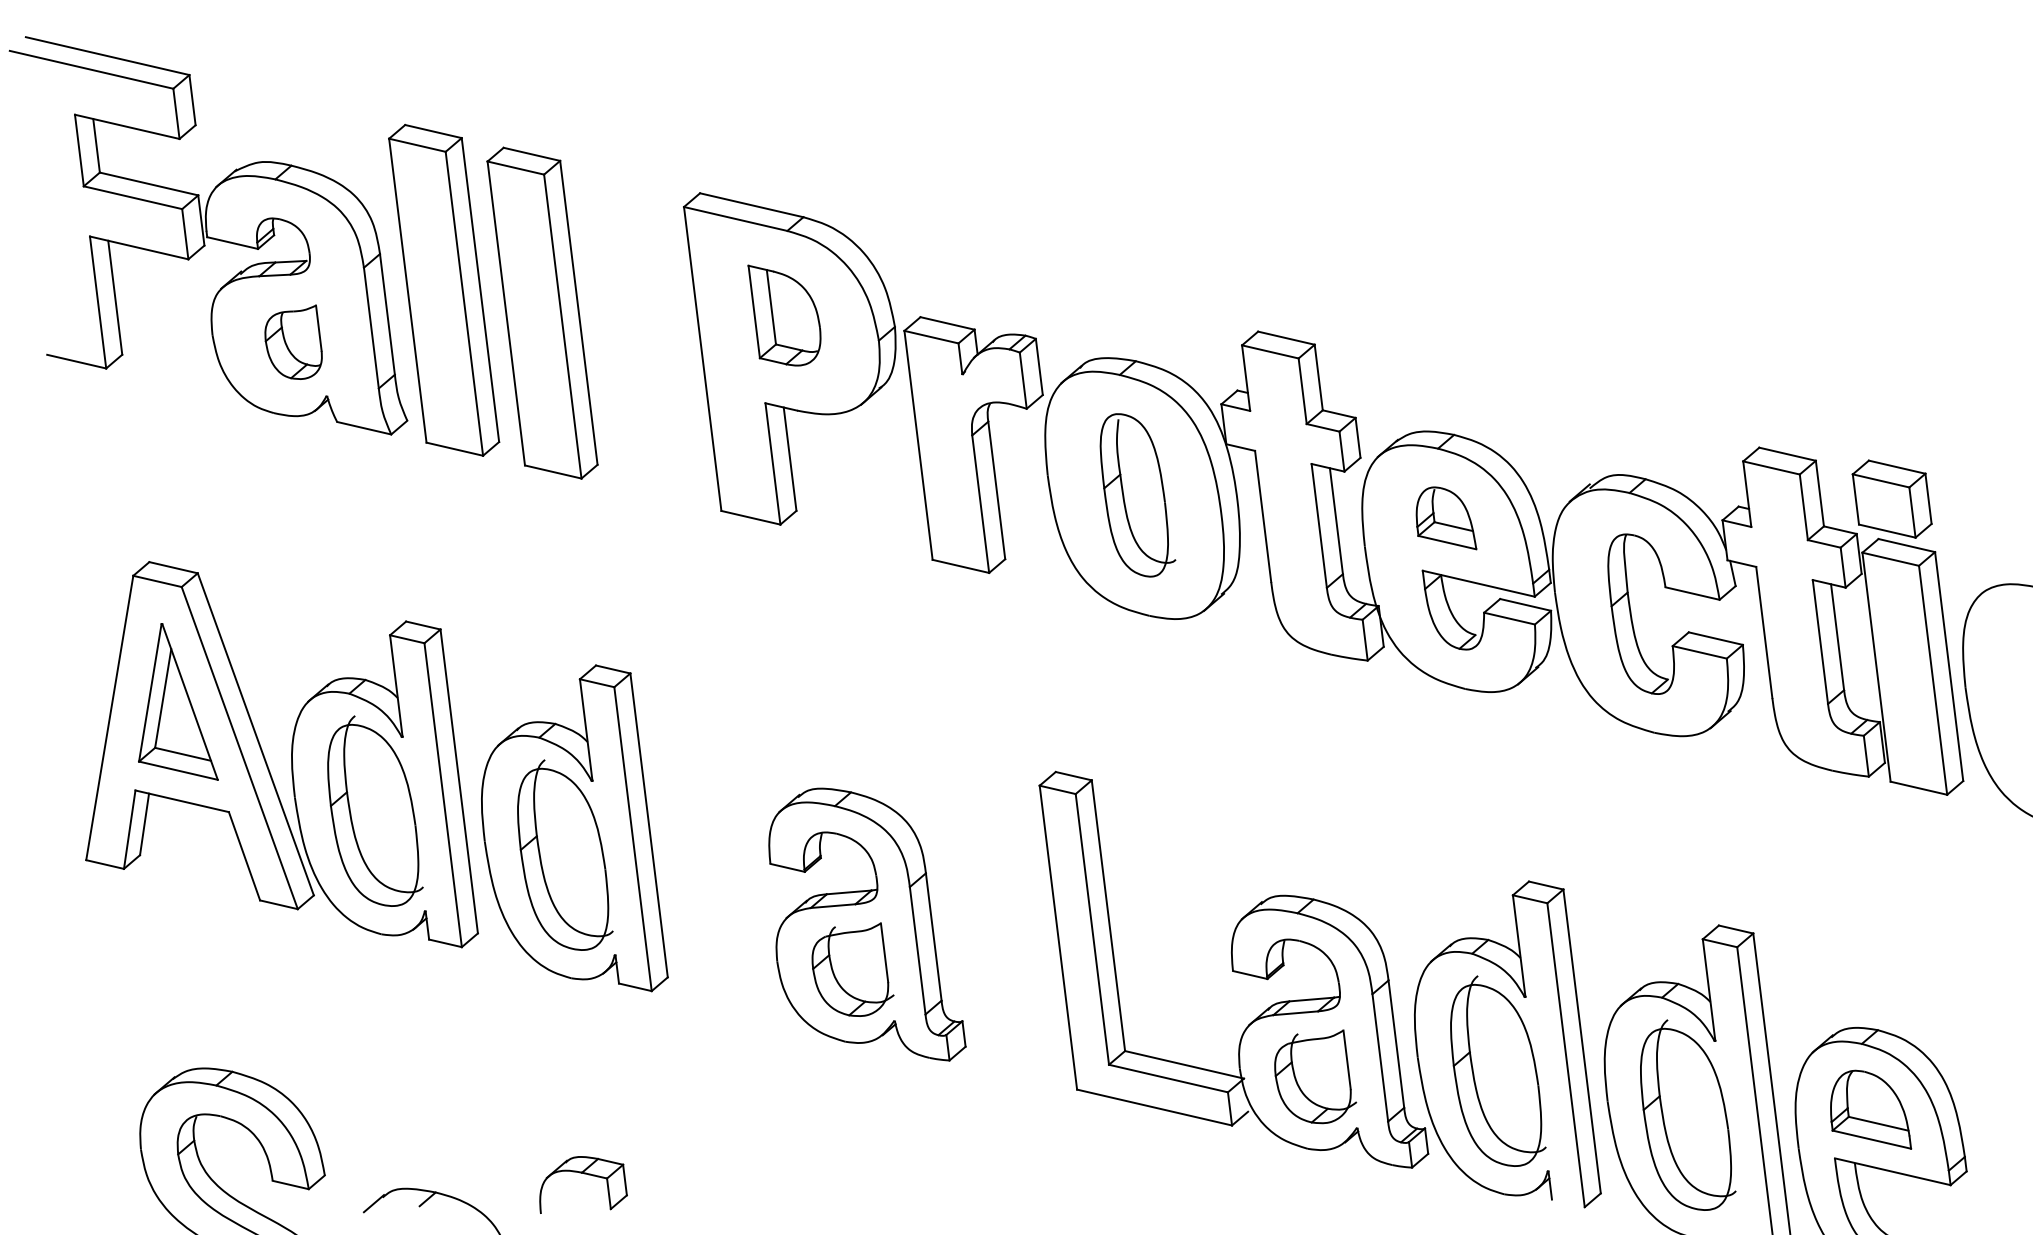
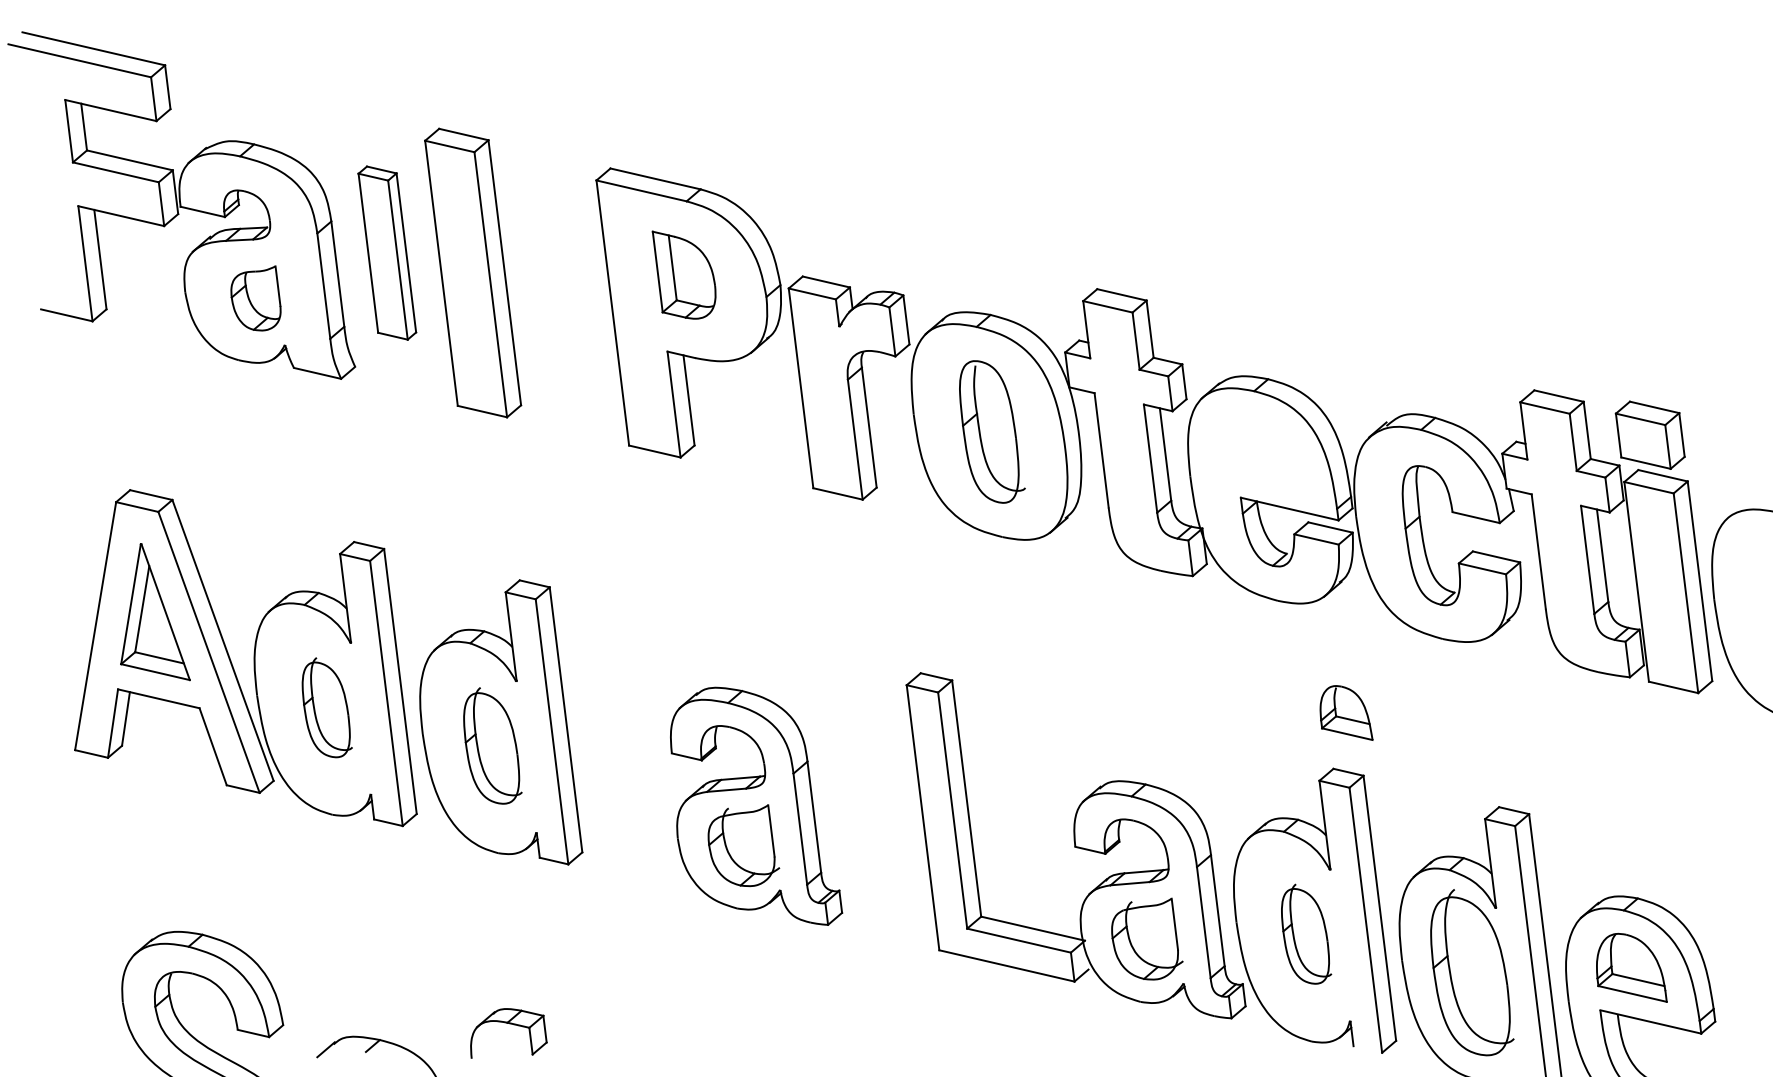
part: (444, 289) -> (387, 252), size x0.6
part: (1446, 517) -> (1346, 712), moved
part: (375, 811) -> (327, 707), size x0.6
part: (564, 854) -> (492, 745), size x0.7
part: (1498, 1070) -> (1306, 933), size x0.6

